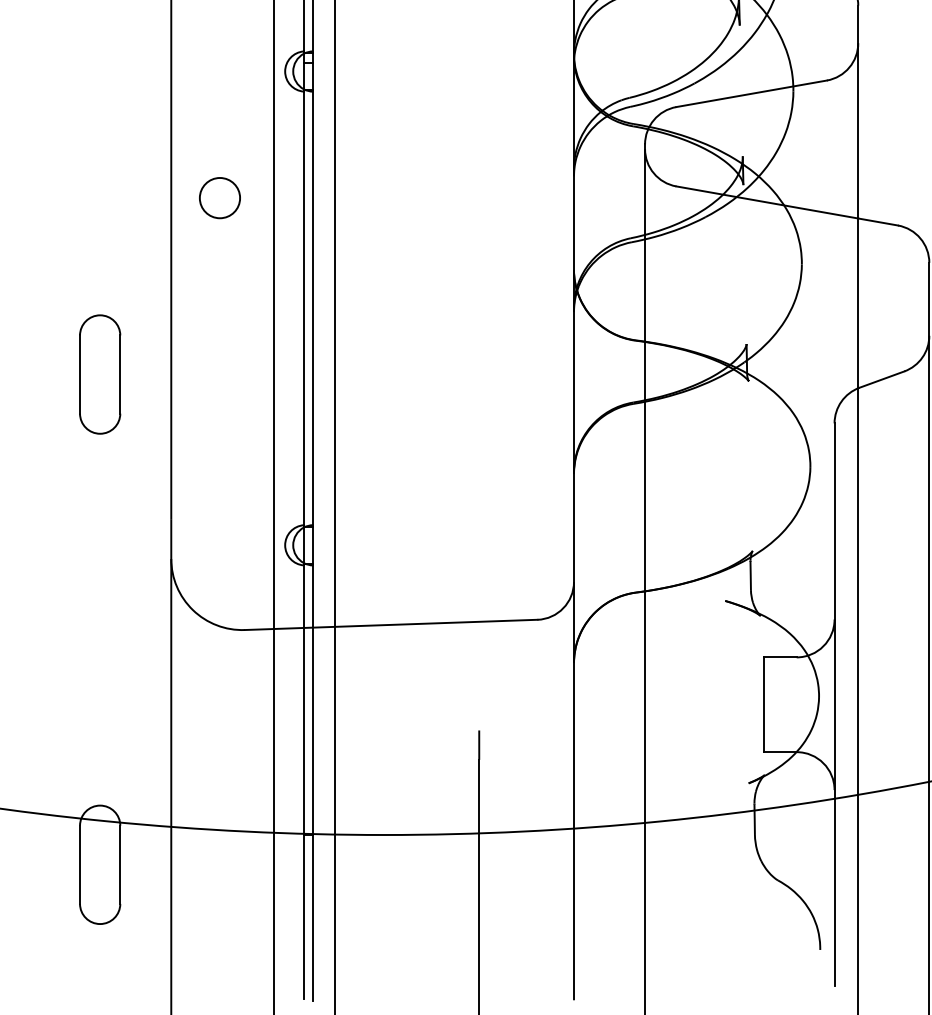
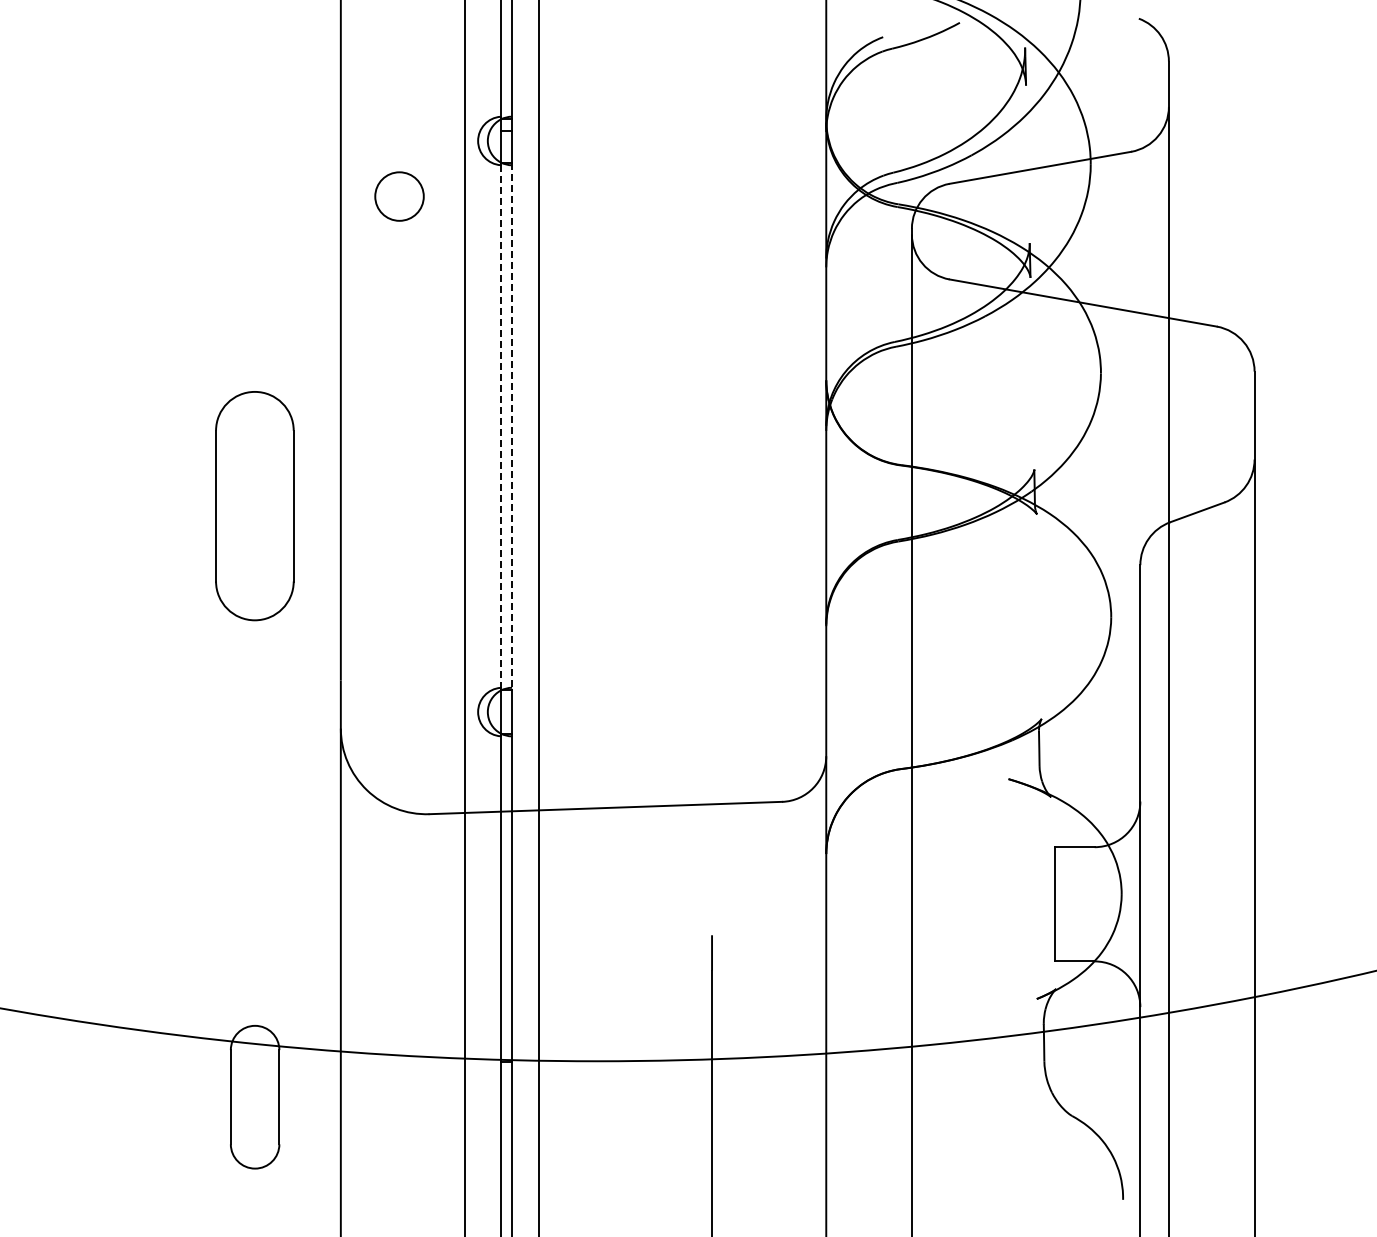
circle: (219, 198) -> (399, 196), moved
line: (303, 309) -> (500, 427), solid -> dashed
line: (313, 309) -> (512, 427), solid -> dashed
part: (100, 374) -> (255, 506), size x1.6

